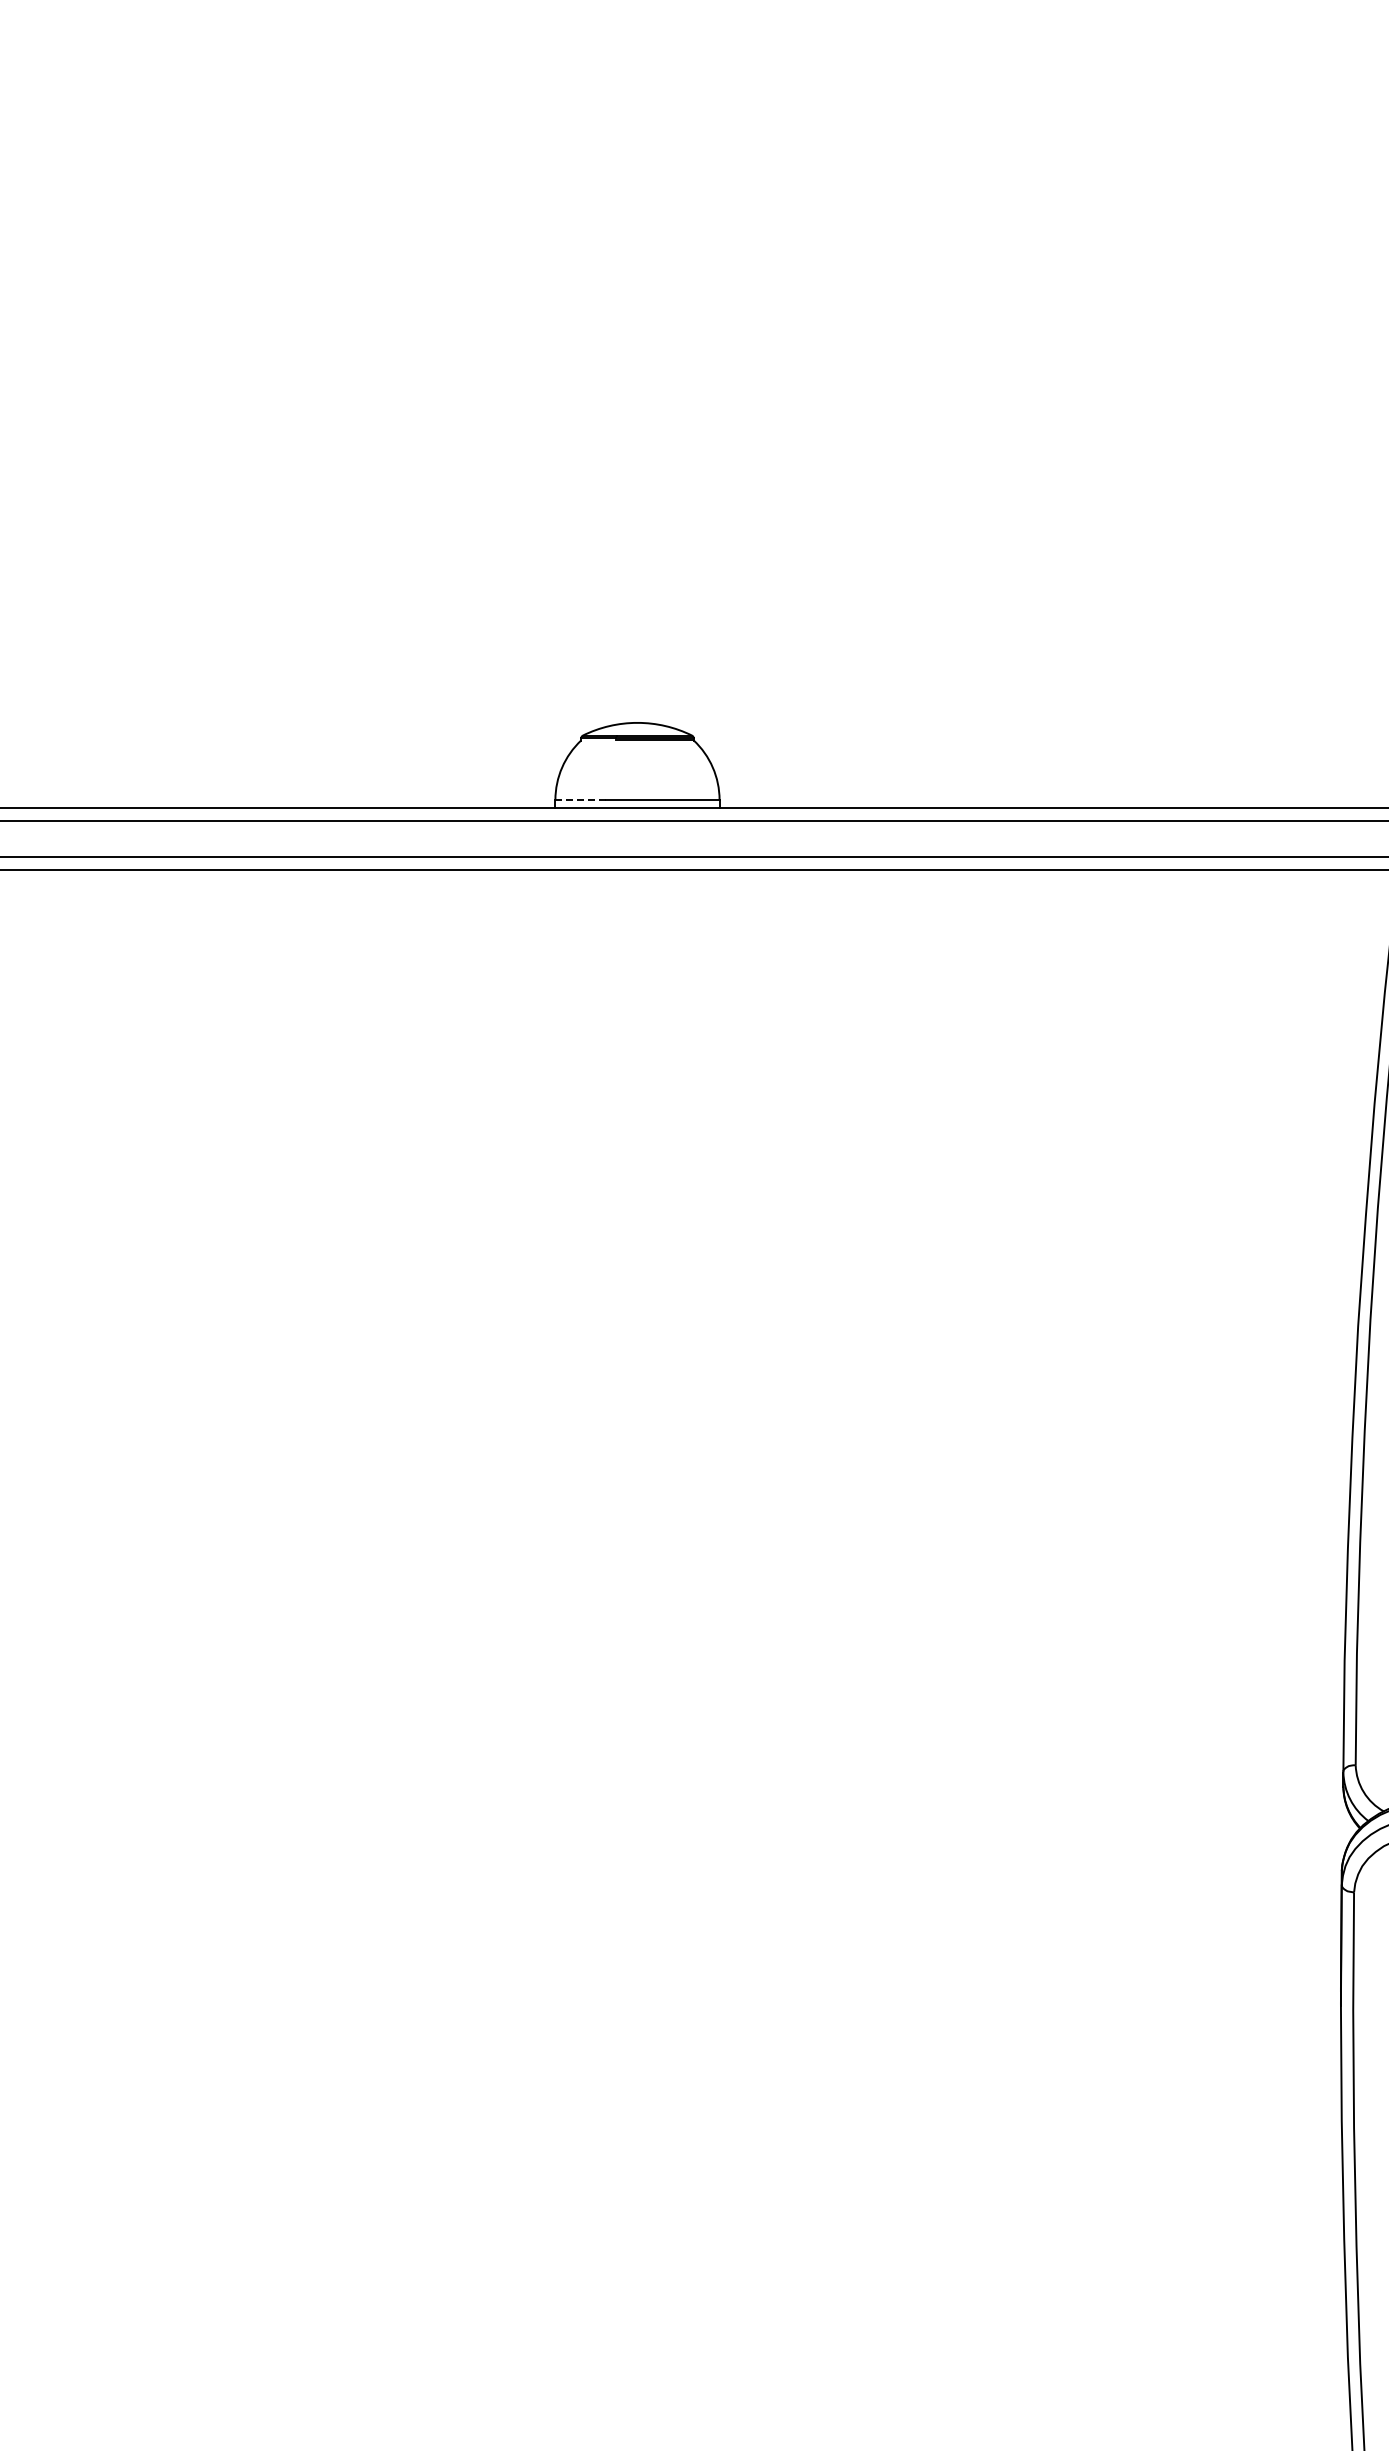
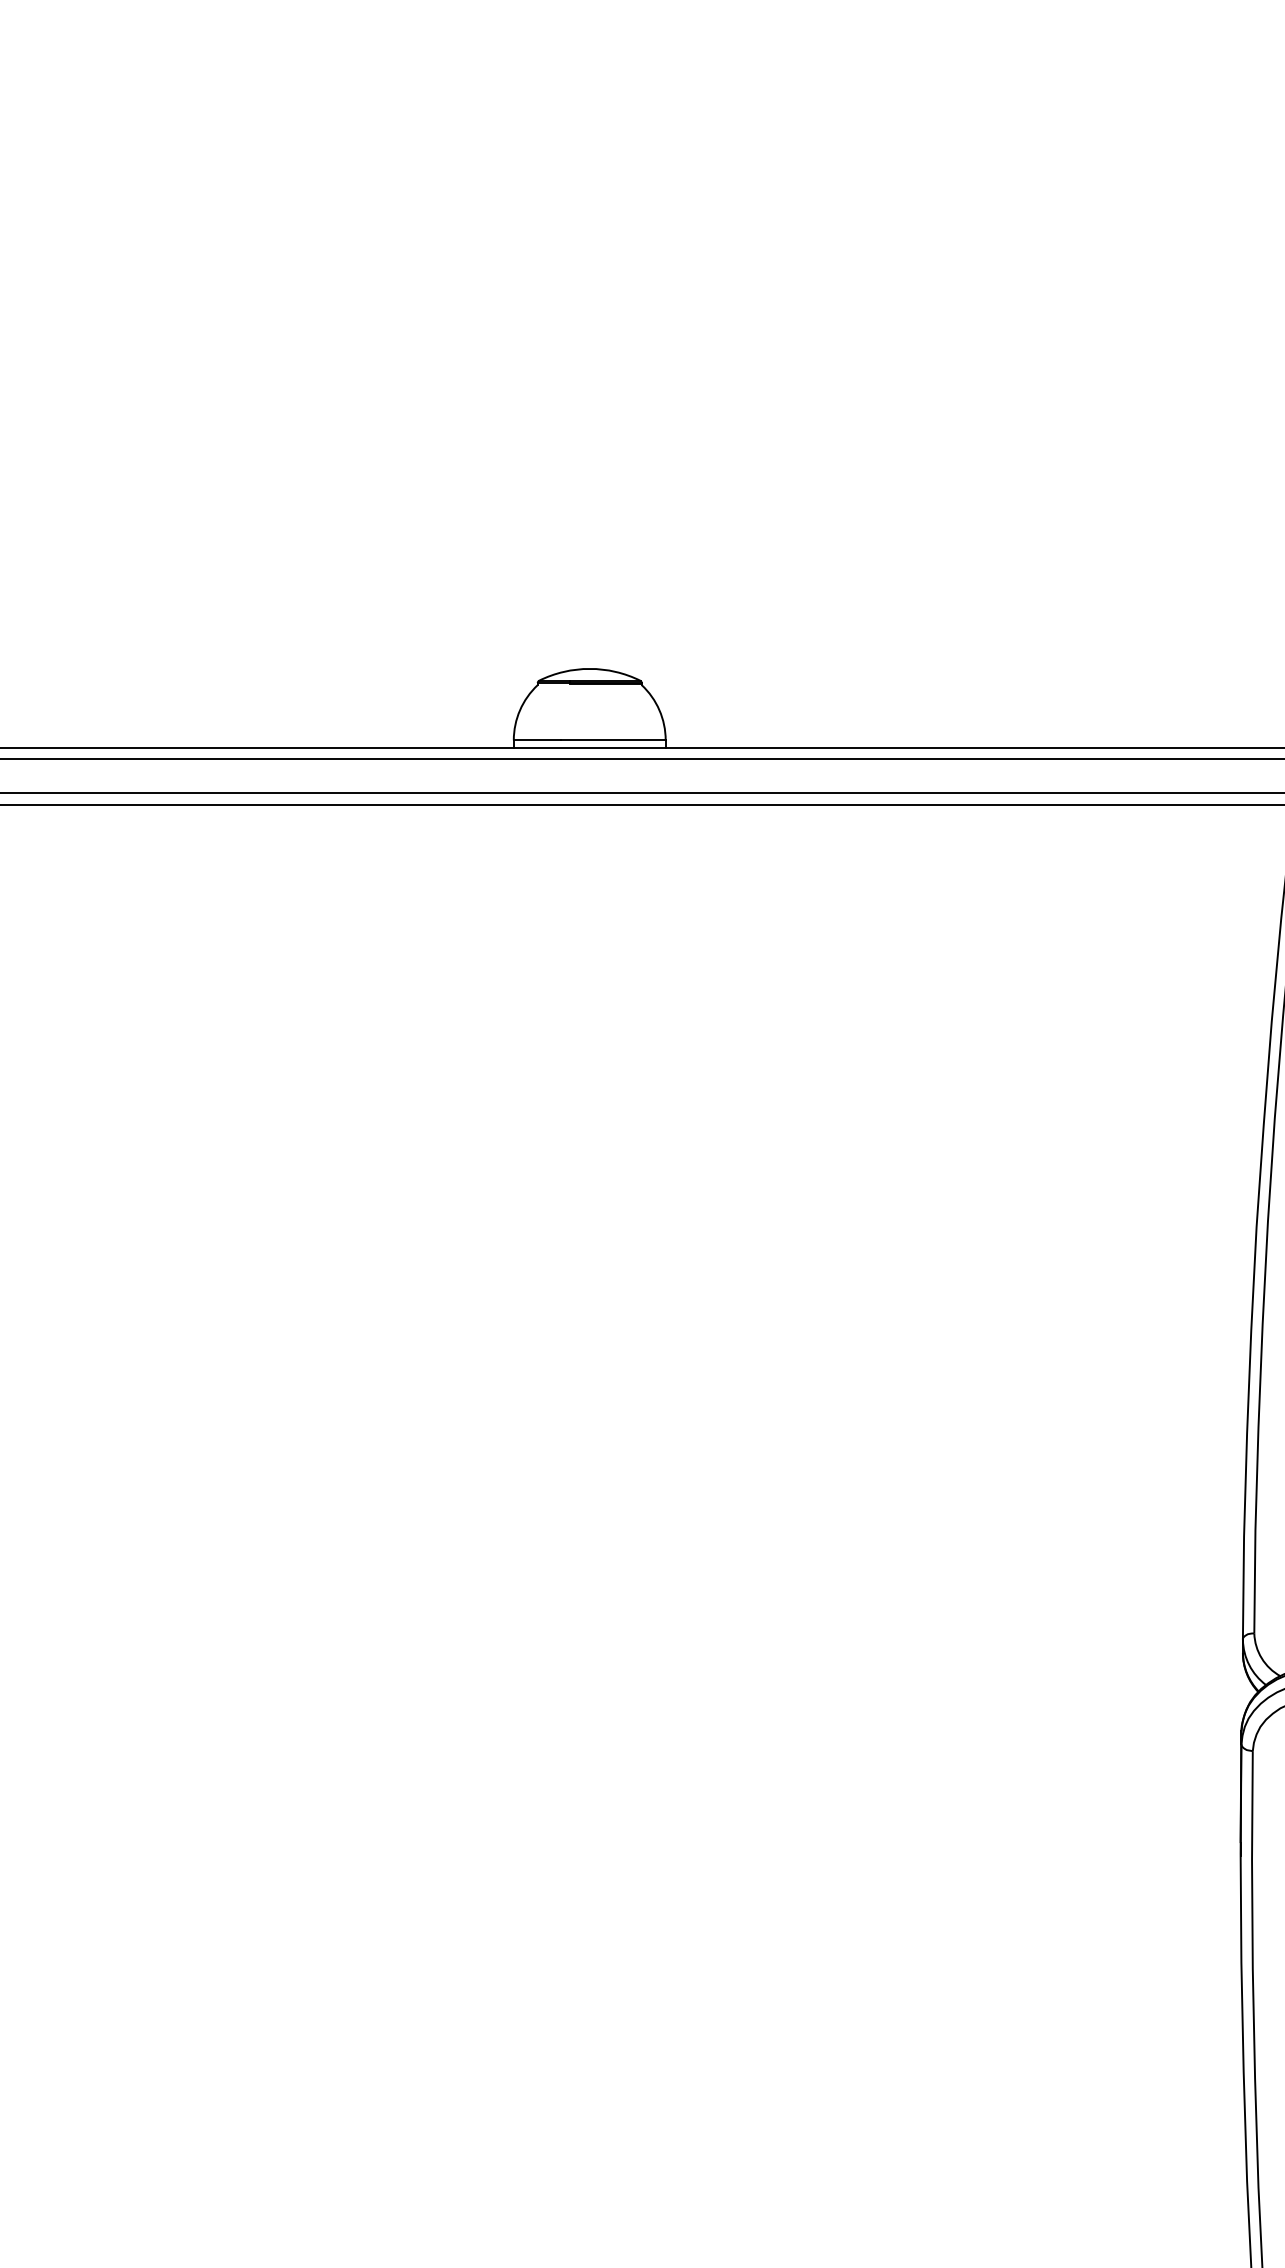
line: (580, 800) -> (537, 740), dashed -> solid

